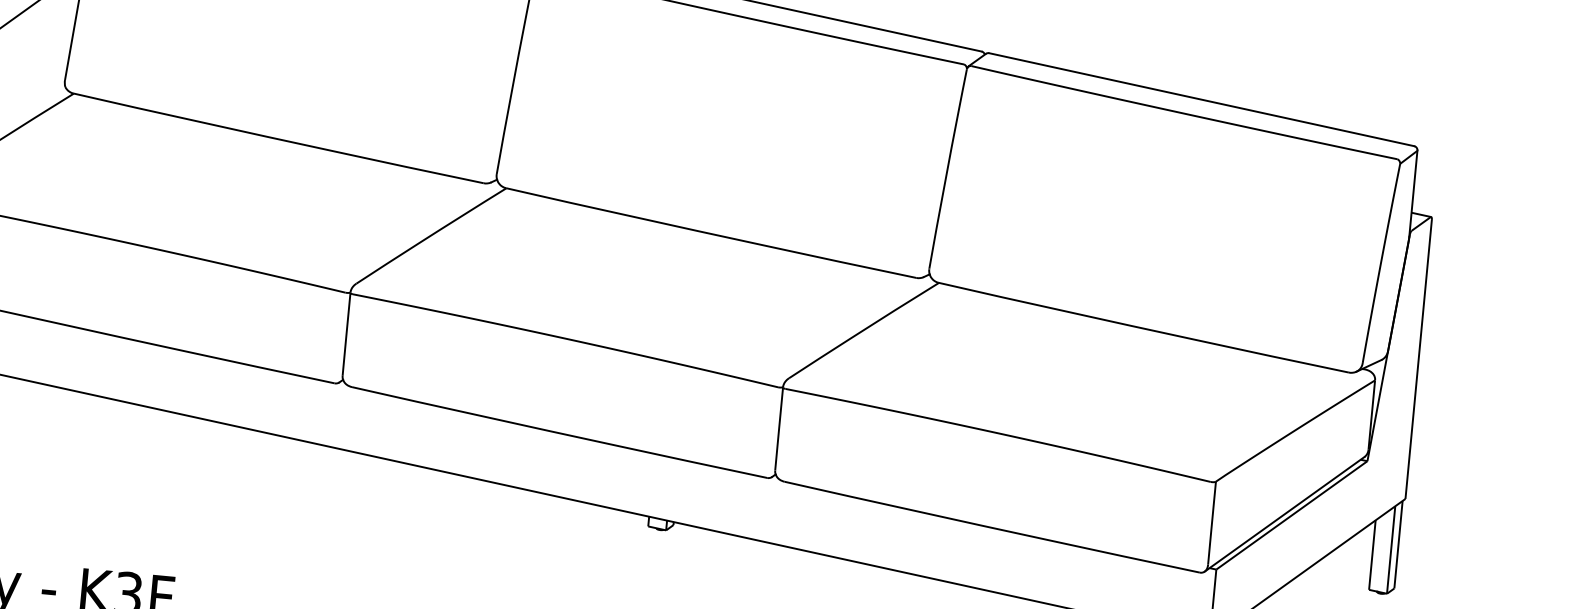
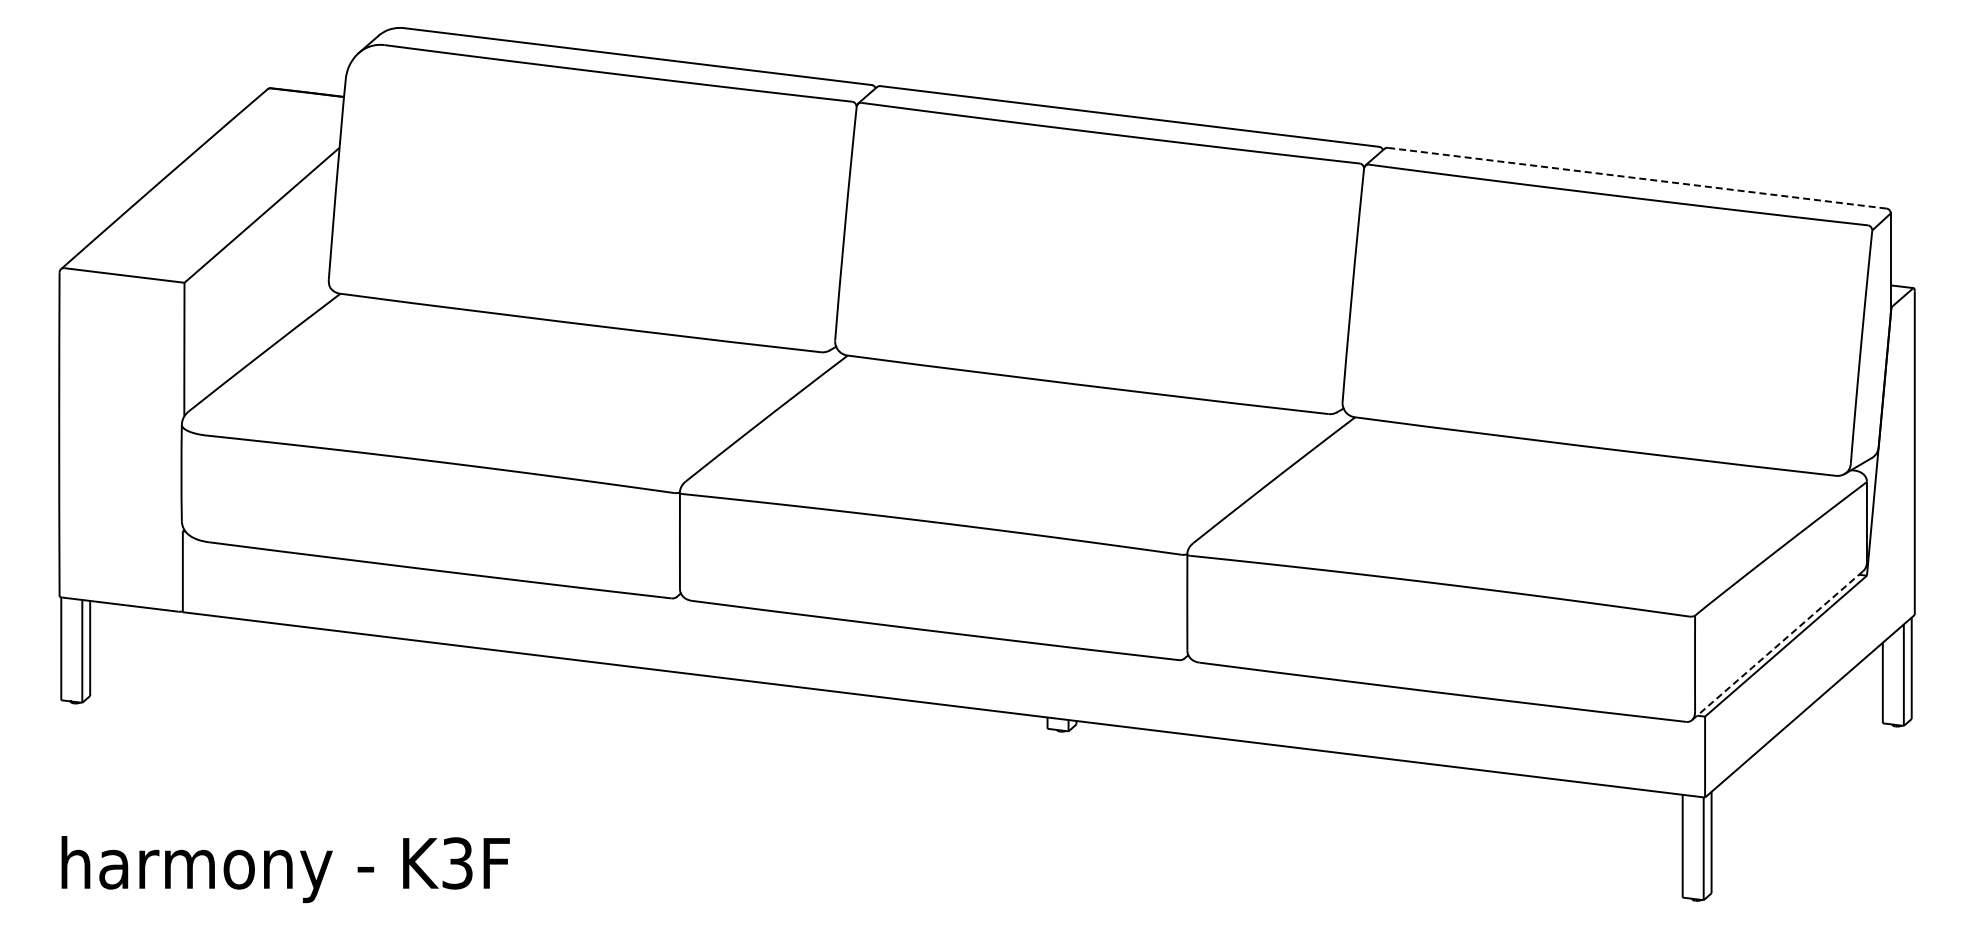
line: (1201, 99) -> (1636, 178), solid -> dashed
line: (1284, 514) -> (1777, 646), solid -> dashed

